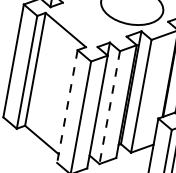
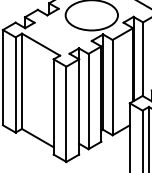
line: (67, 105) -> (53, 106), dashed -> solid
line: (109, 107) -> (88, 101), dashed -> solid

